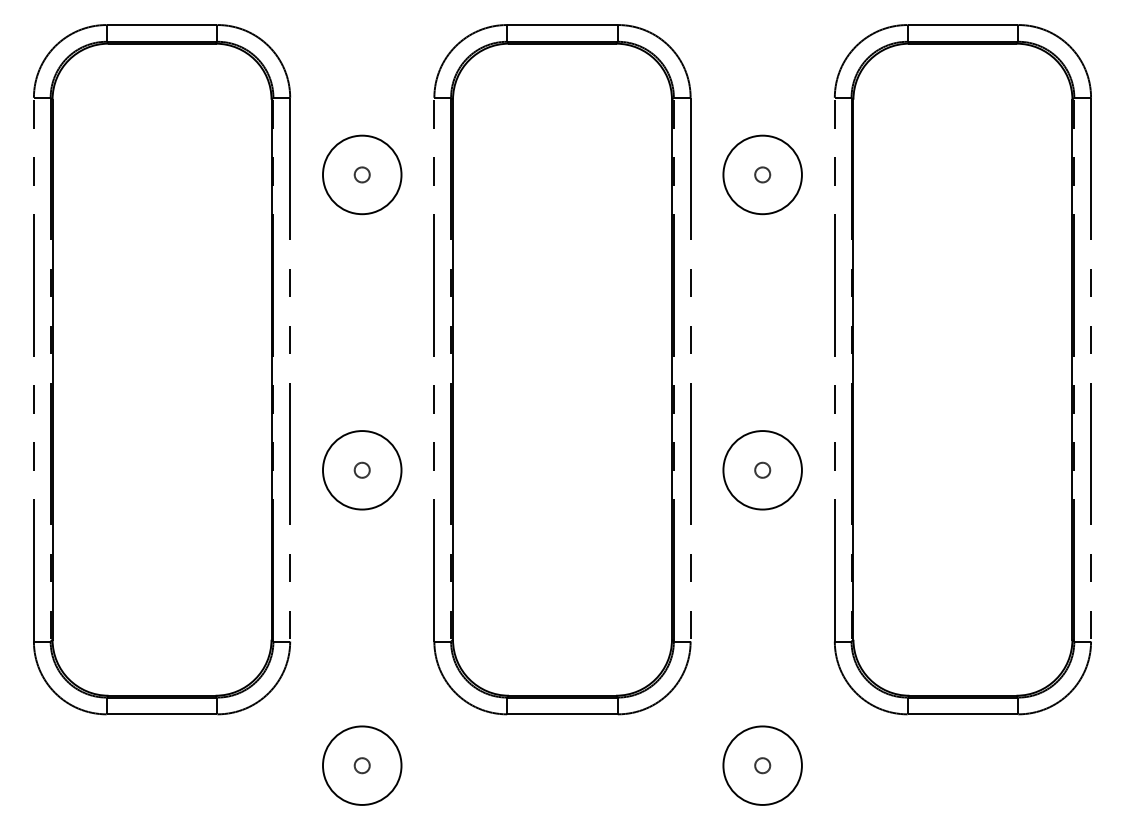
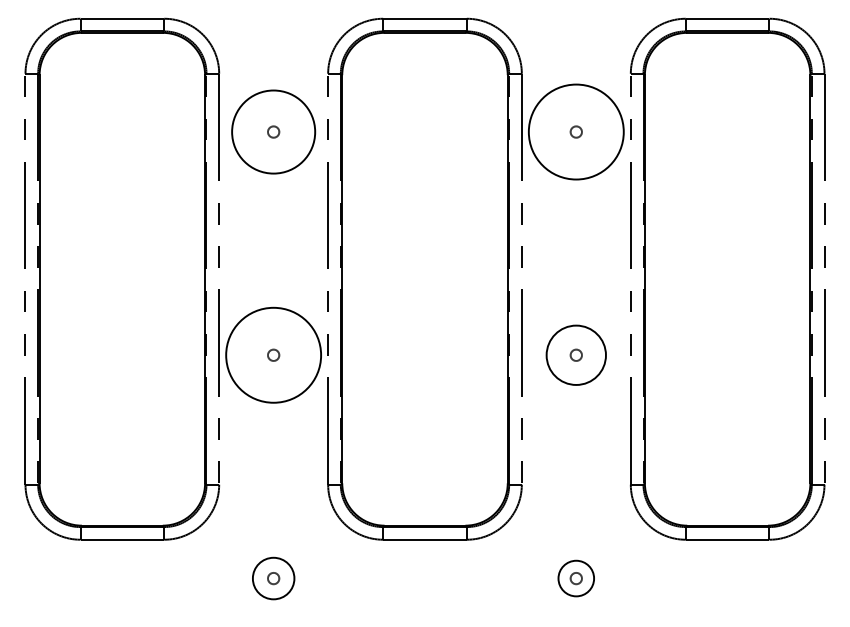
circle: (362, 174) -> (273, 131), size x1.4
circle: (761, 174) -> (575, 131), size x1.6
circle: (362, 469) -> (273, 354), size x1.6
circle: (362, 765) -> (273, 578), size x0.7
circle: (761, 765) -> (575, 578), size x0.6

